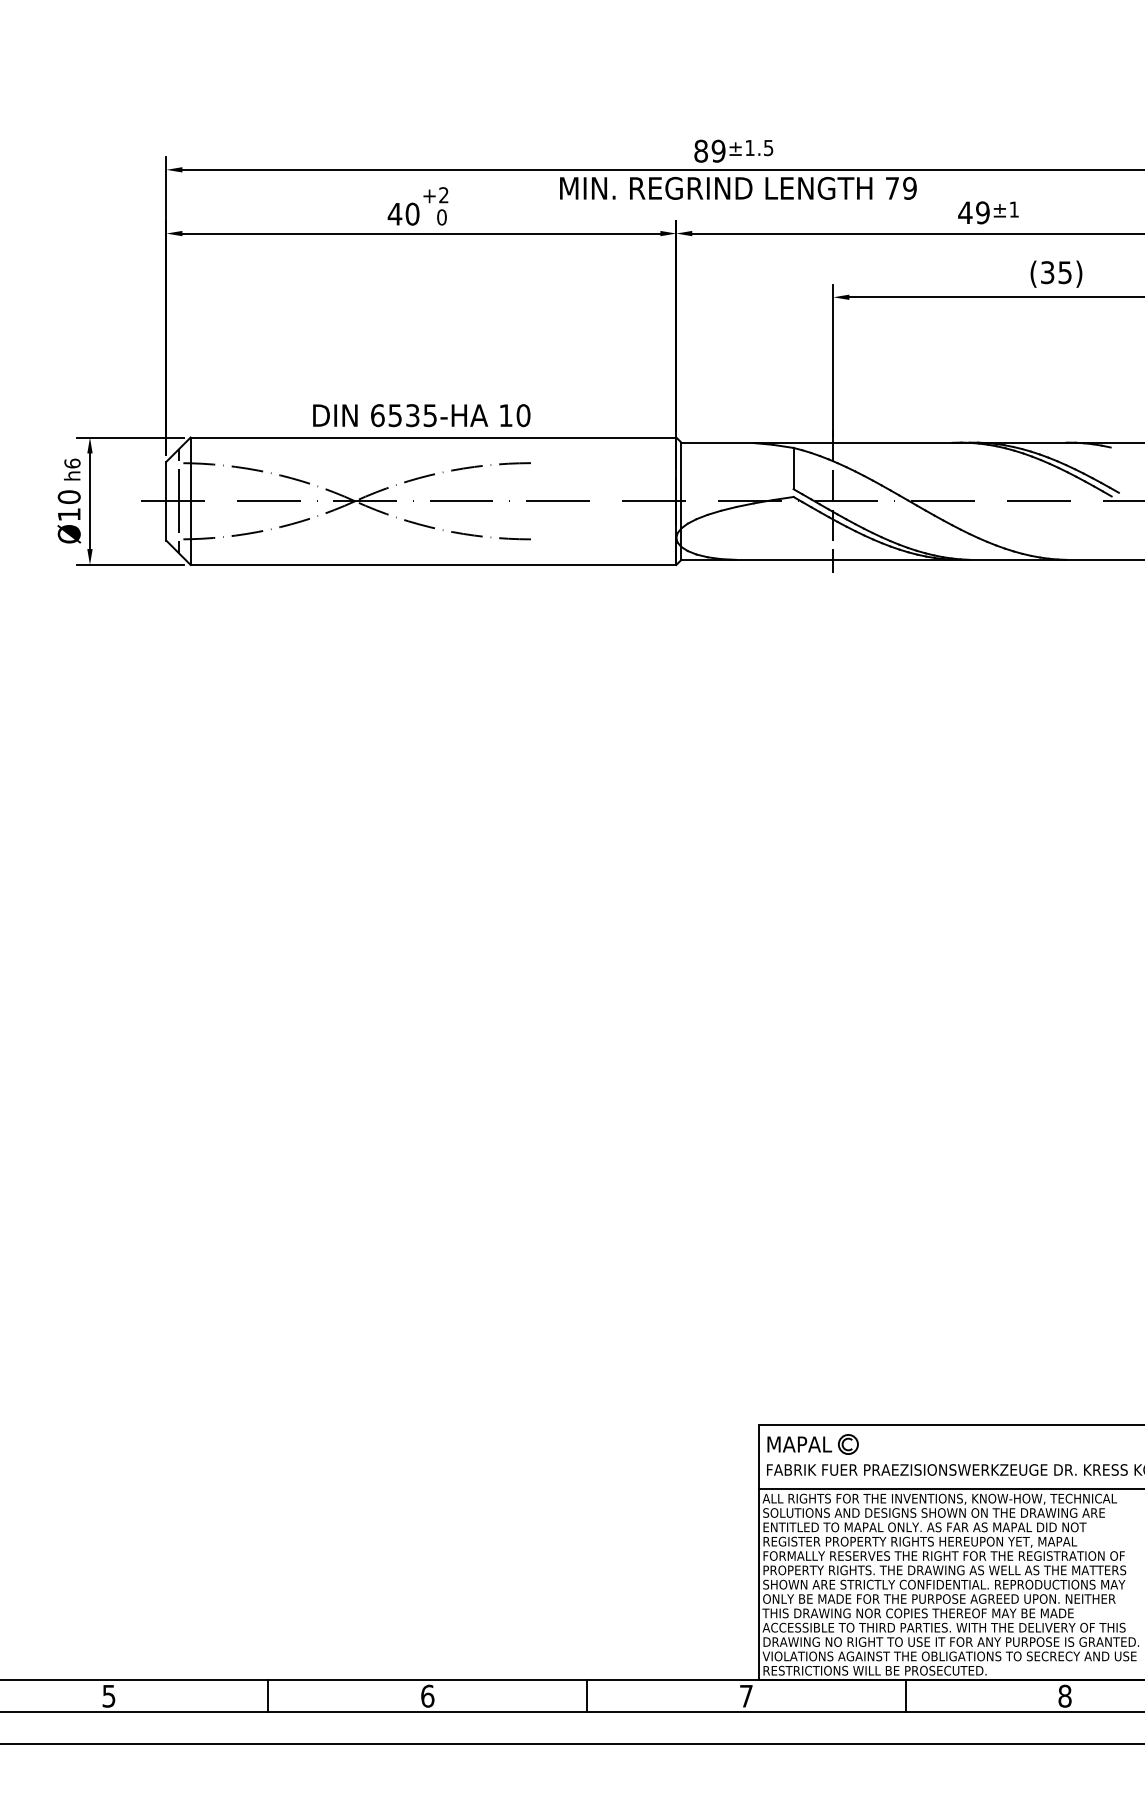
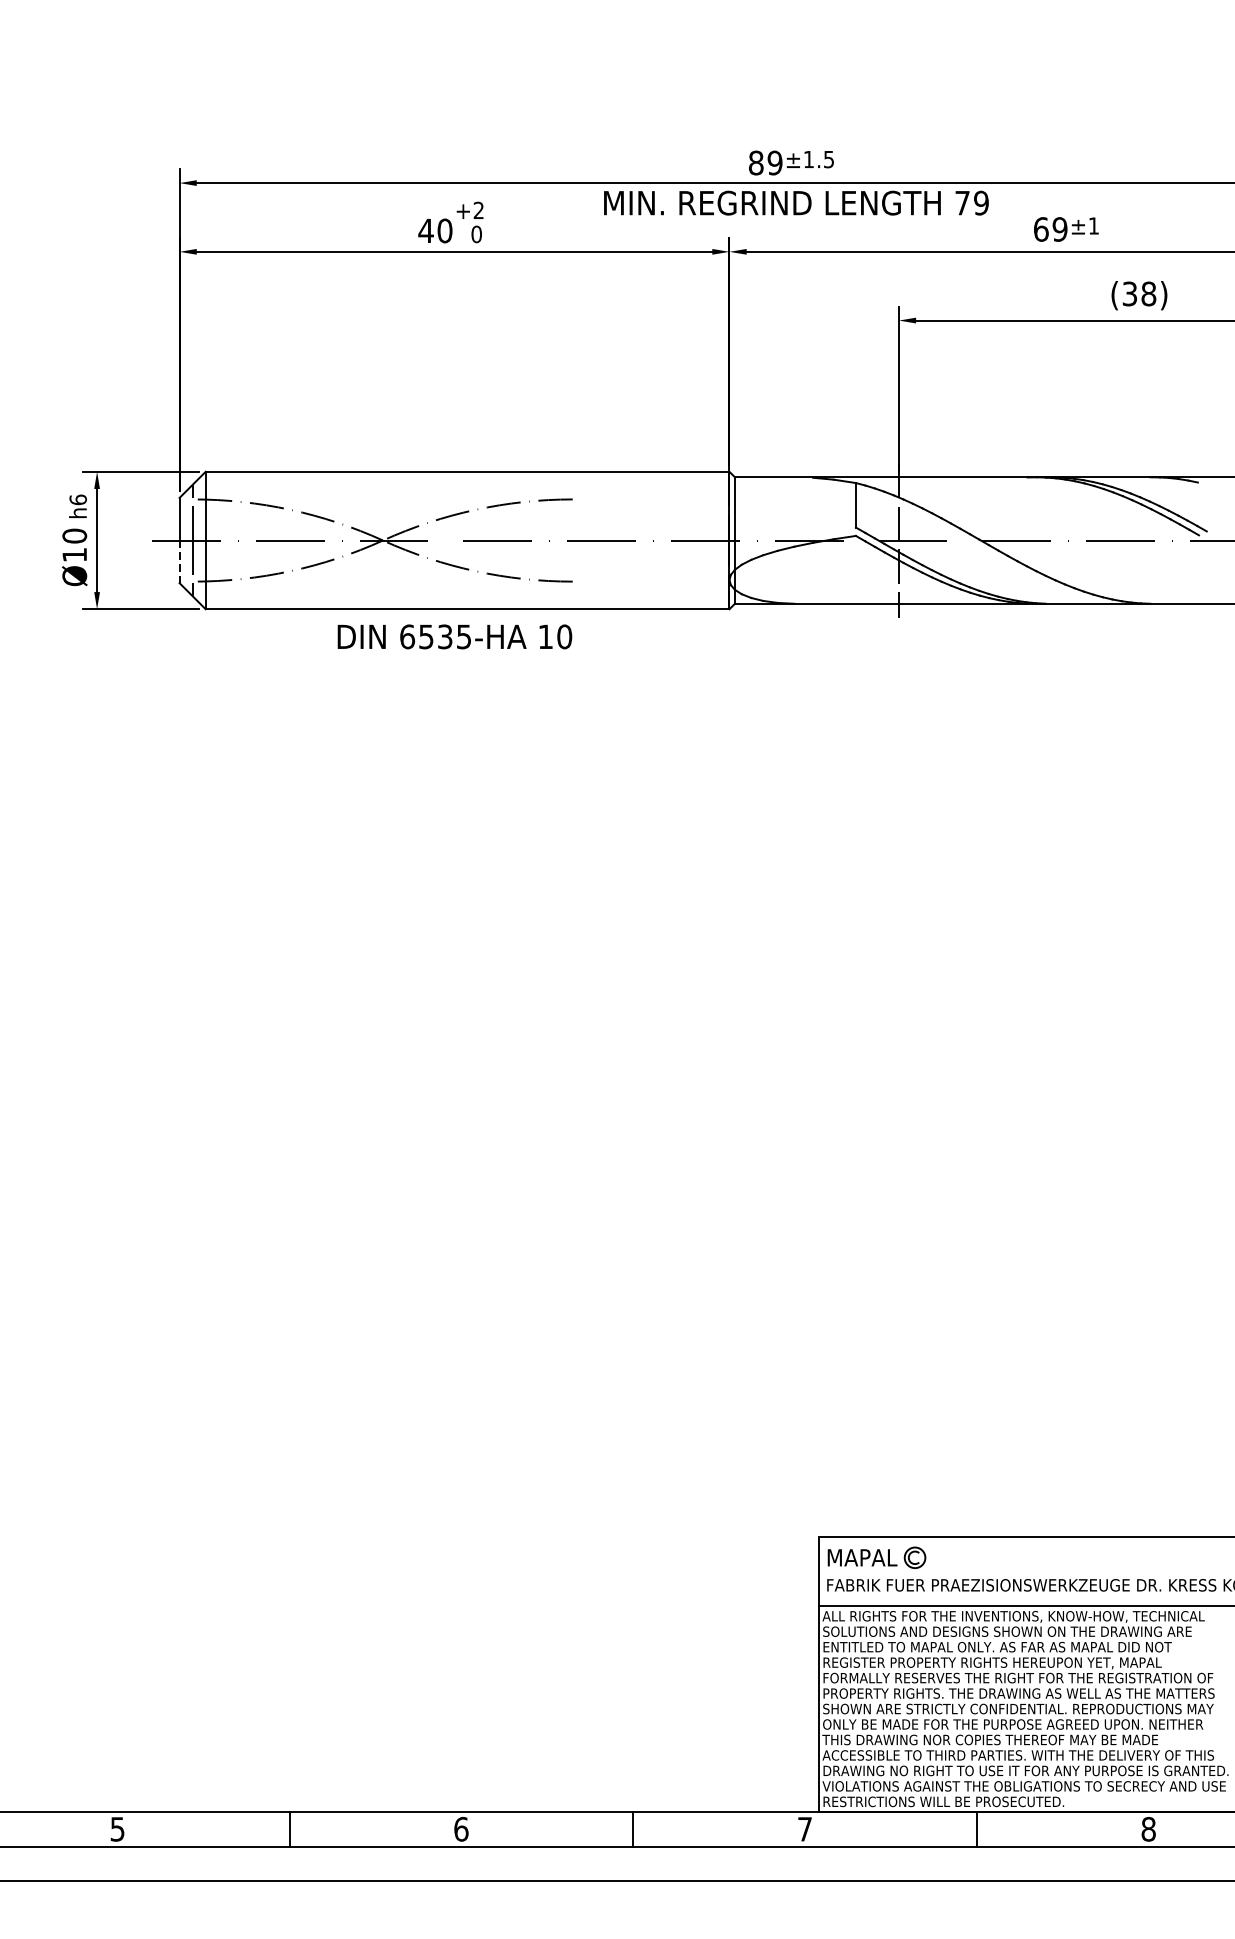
text: (965, 212) -> (1041, 229), 49 -> 69
text: (1065, 272) -> (1149, 293), (35) -> (38)
text: (421, 415) -> (454, 636), moved
line: (166, 521) -> (179, 562), solid -> dashed

